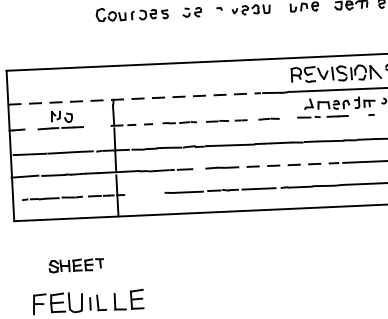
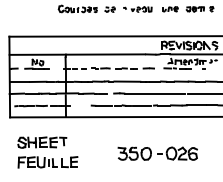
line: (134, 98) -> (77, 54), dashed -> solid
line: (283, 165) -> (155, 93), dashed -> solid
part: (76, 265) -> (42, 142), size x1.67
part: (291, 276) -> (157, 153), added

